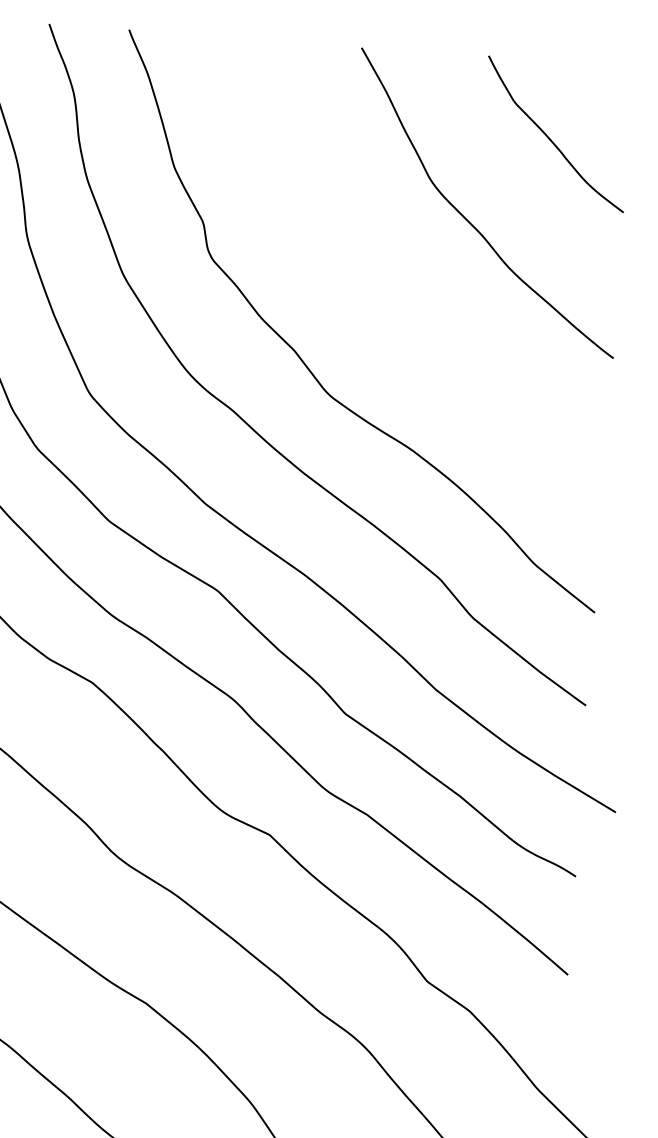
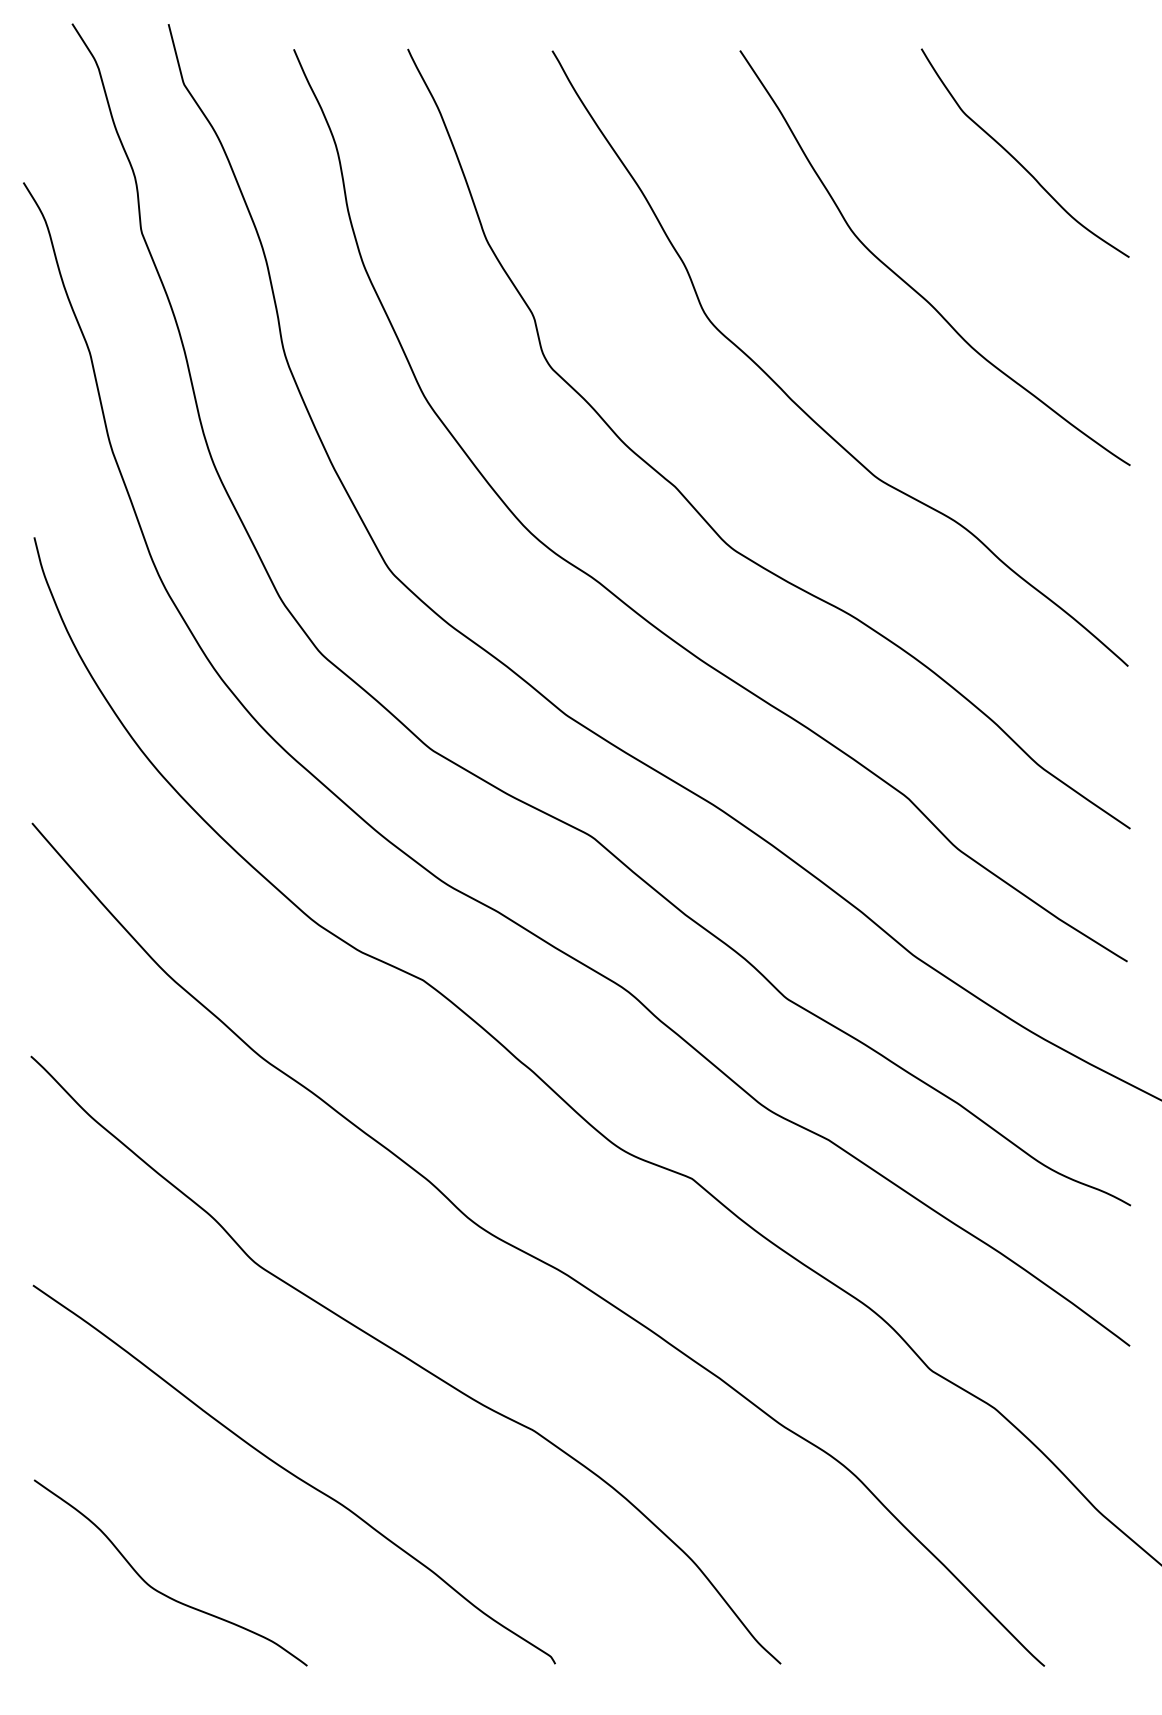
curve: (386, 301) -> (802, 408), added

